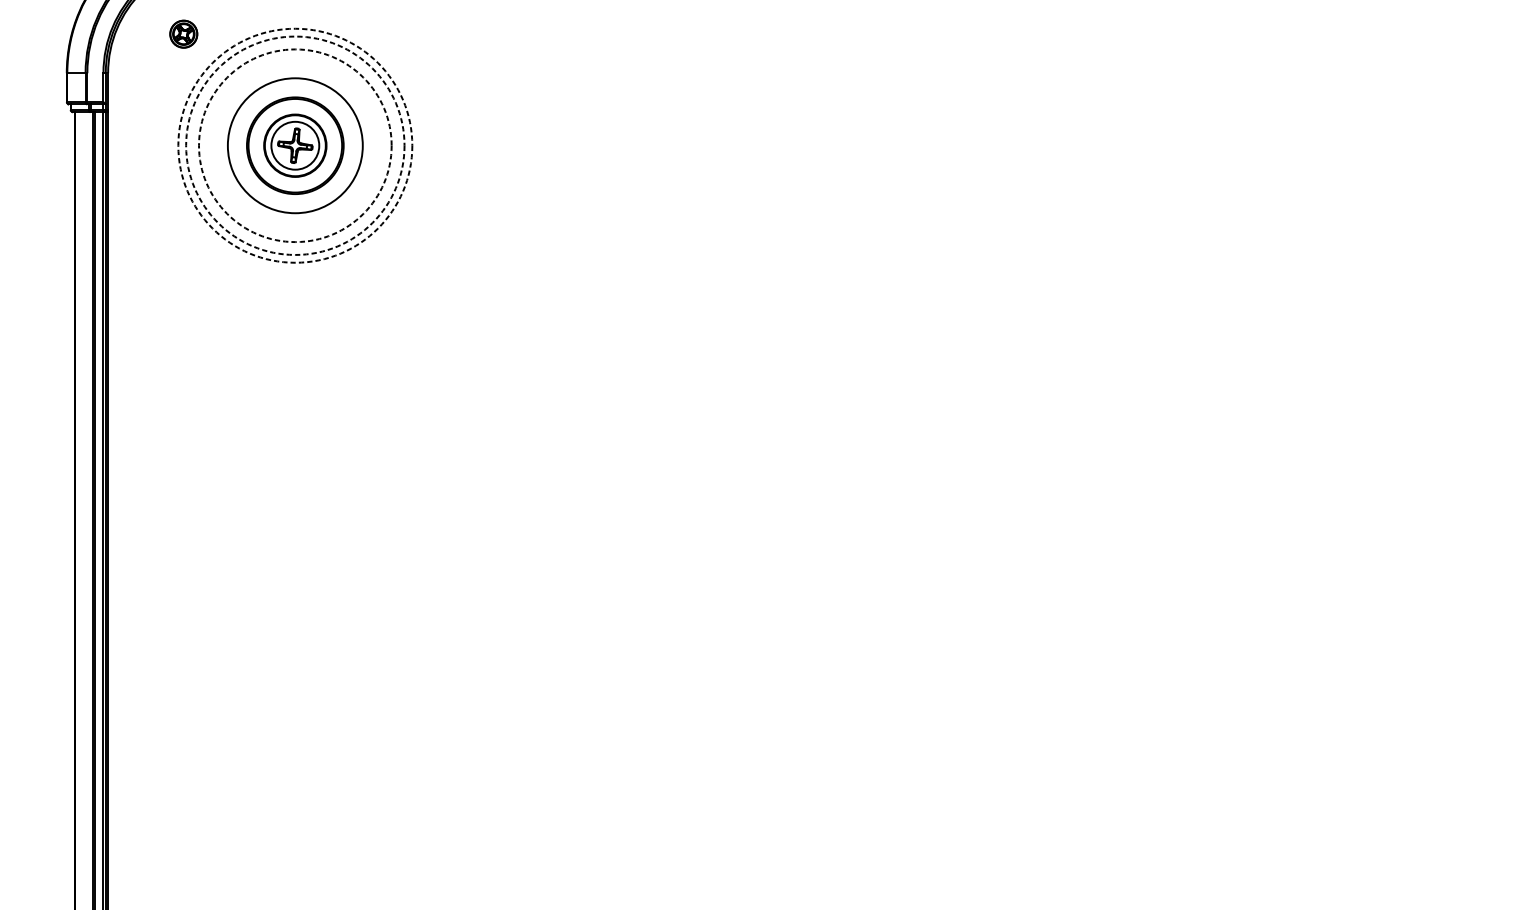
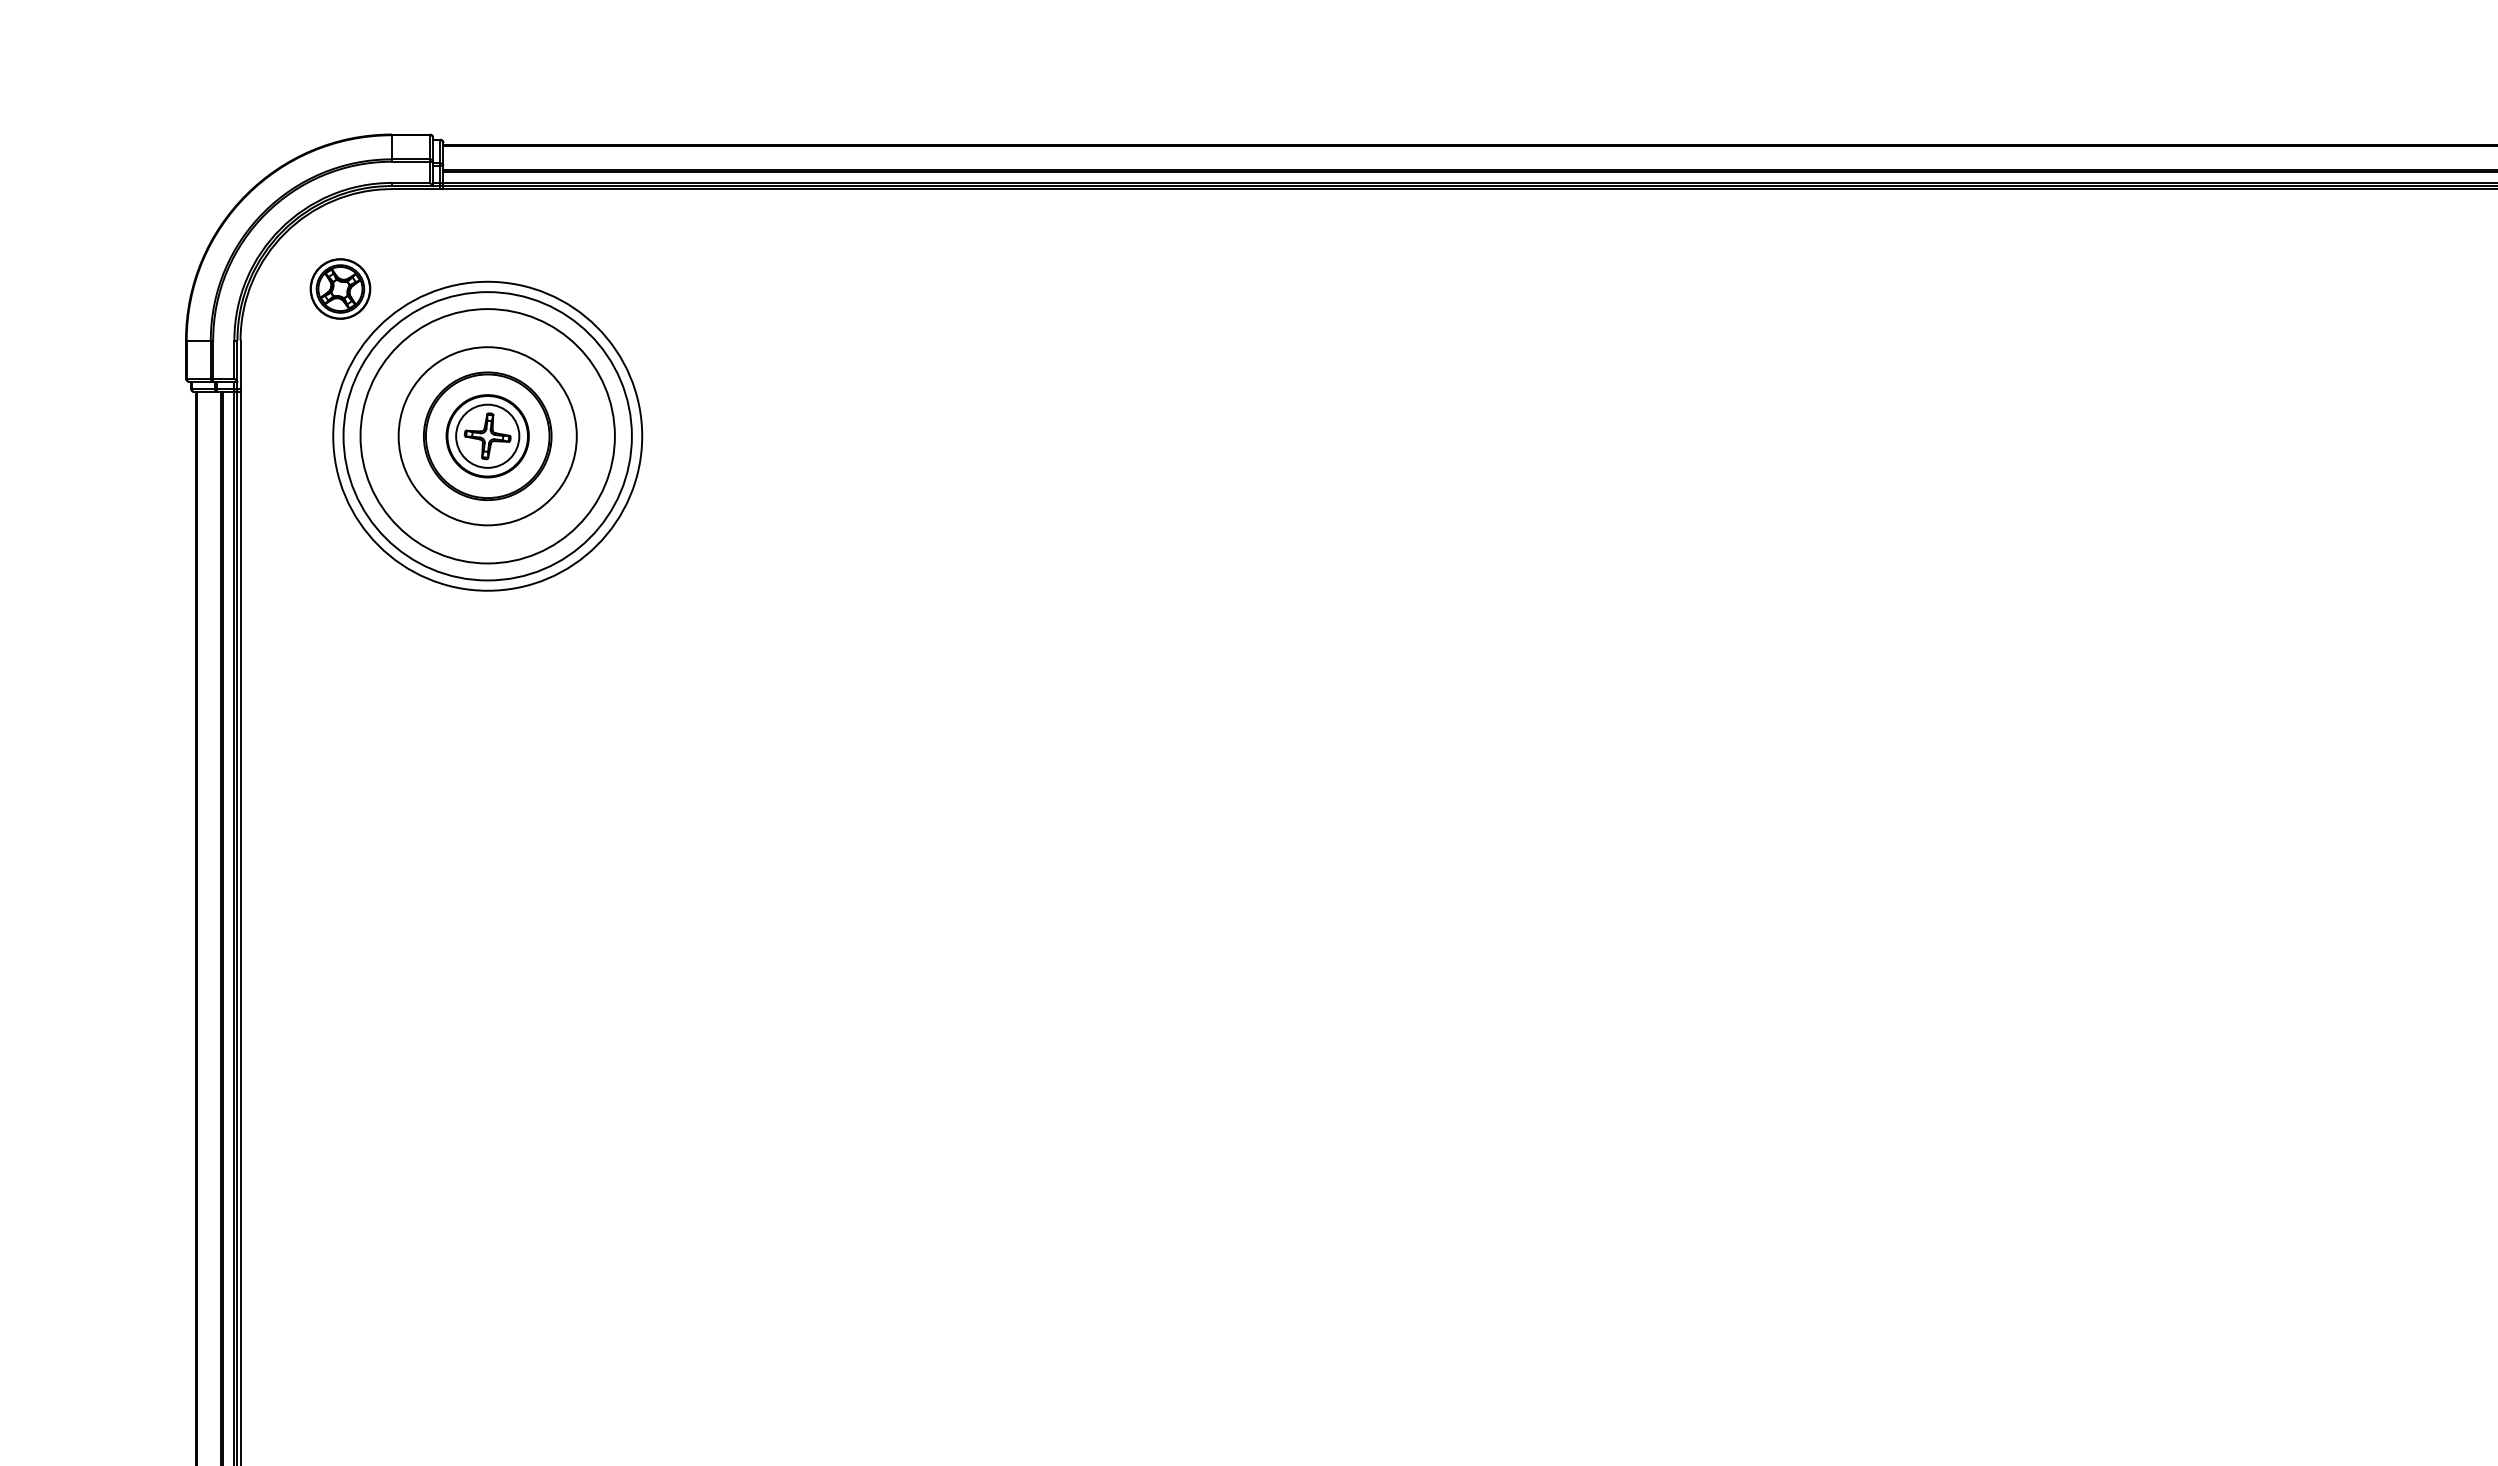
part: (183, 33) -> (340, 288), size x1.67
circle: (295, 145) -> (487, 435), dashed -> solid
circle: (295, 145) -> (487, 436), dashed -> solid
circle: (295, 145) -> (487, 436), dashed -> solid

